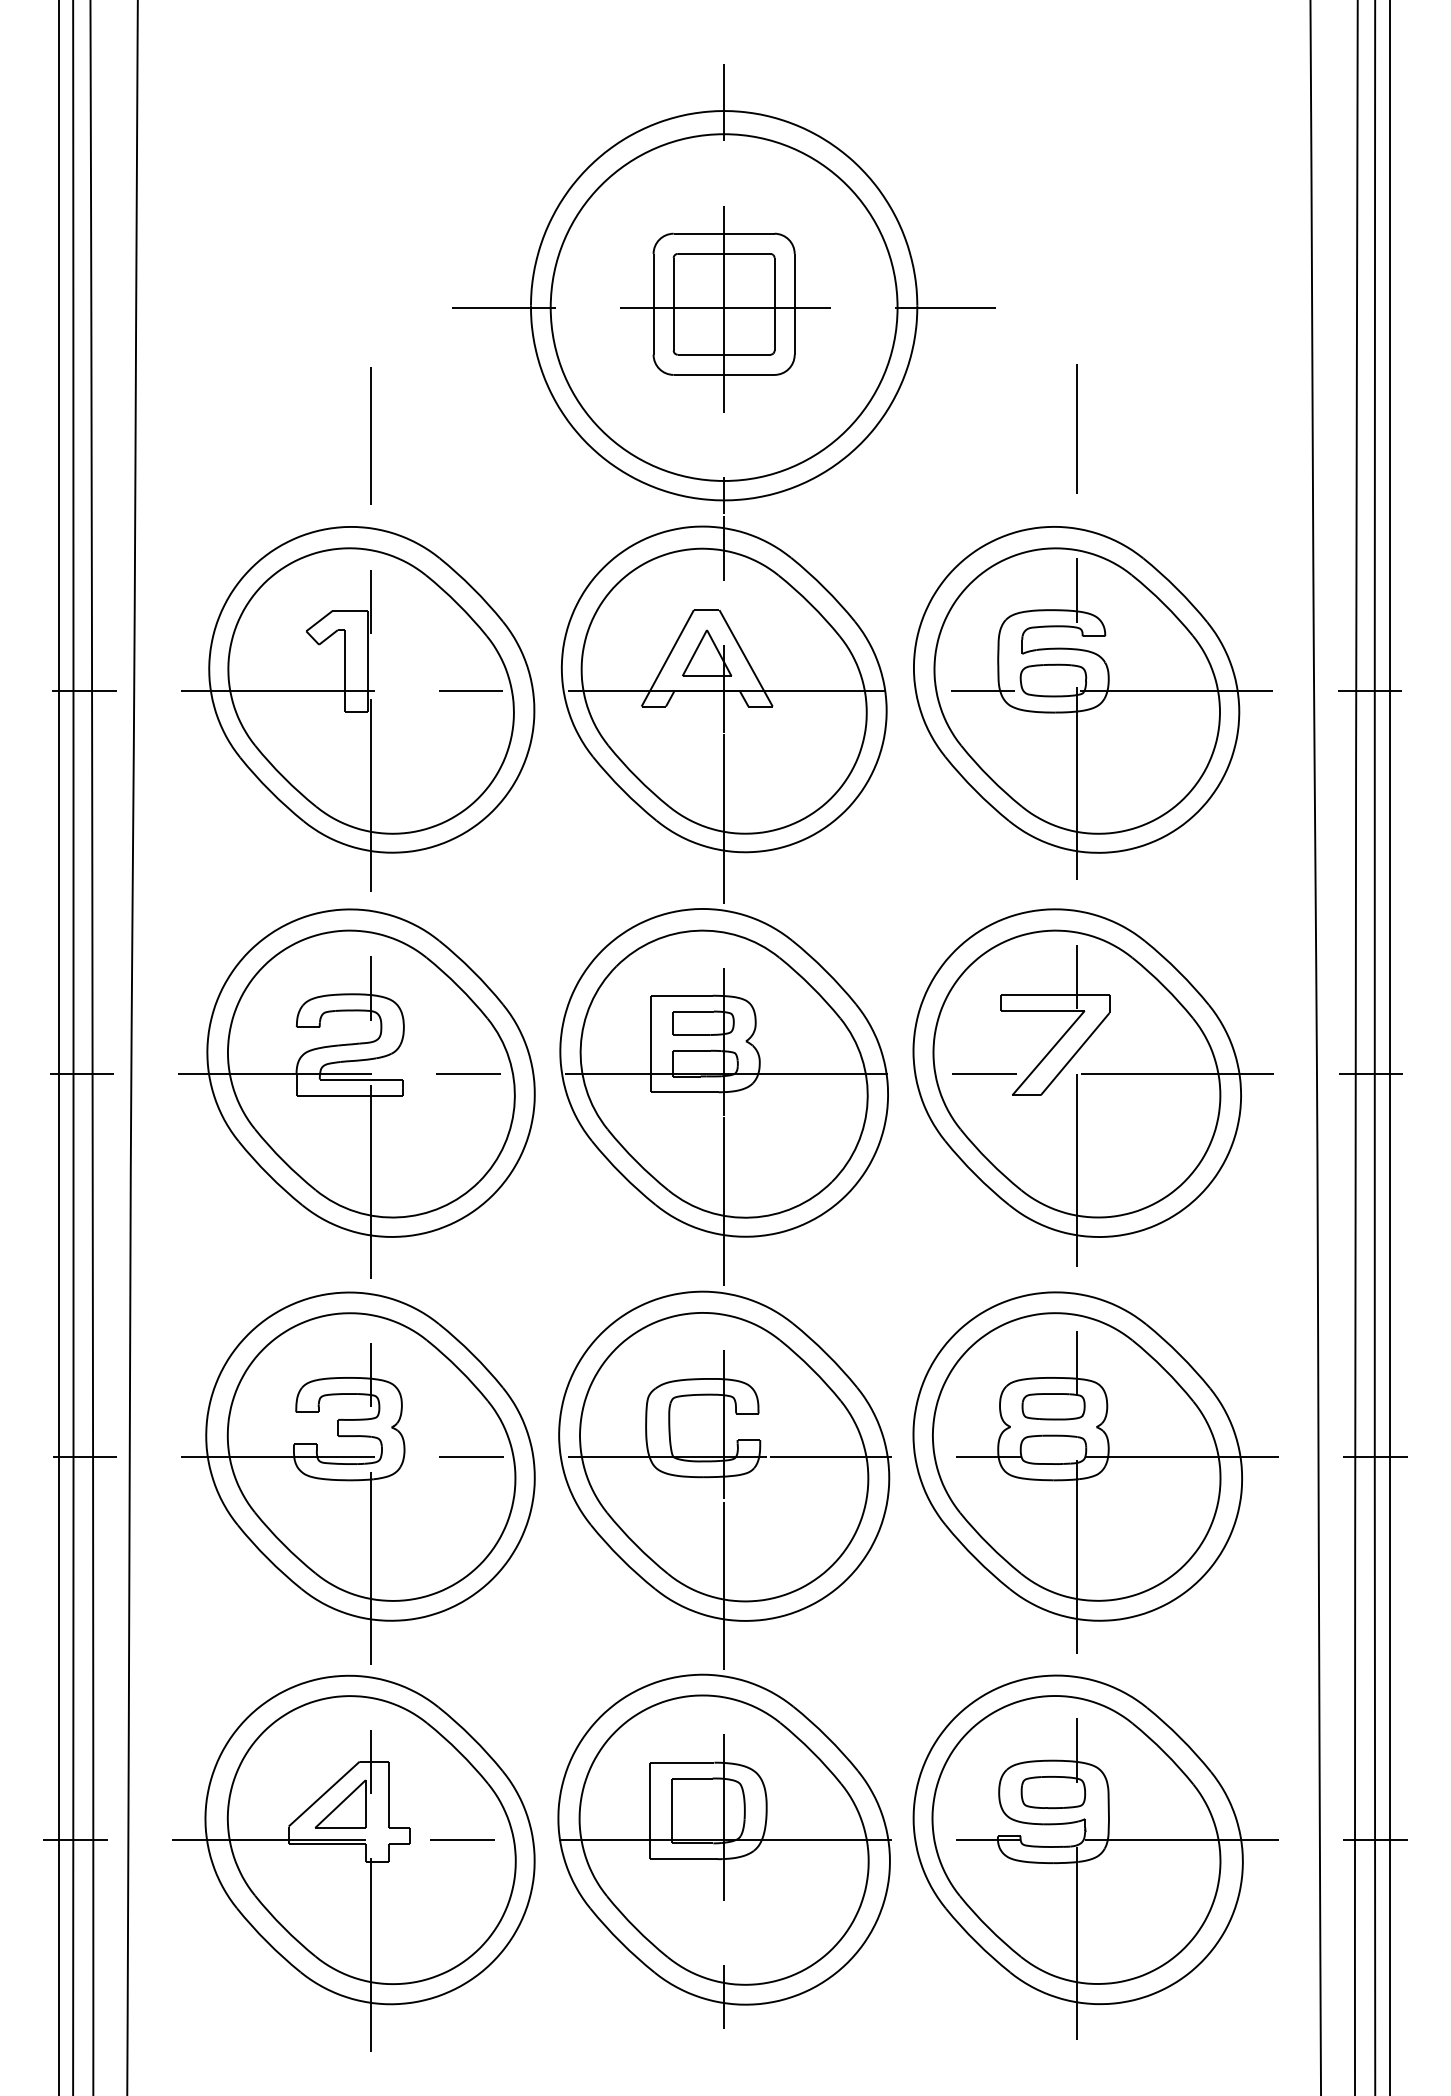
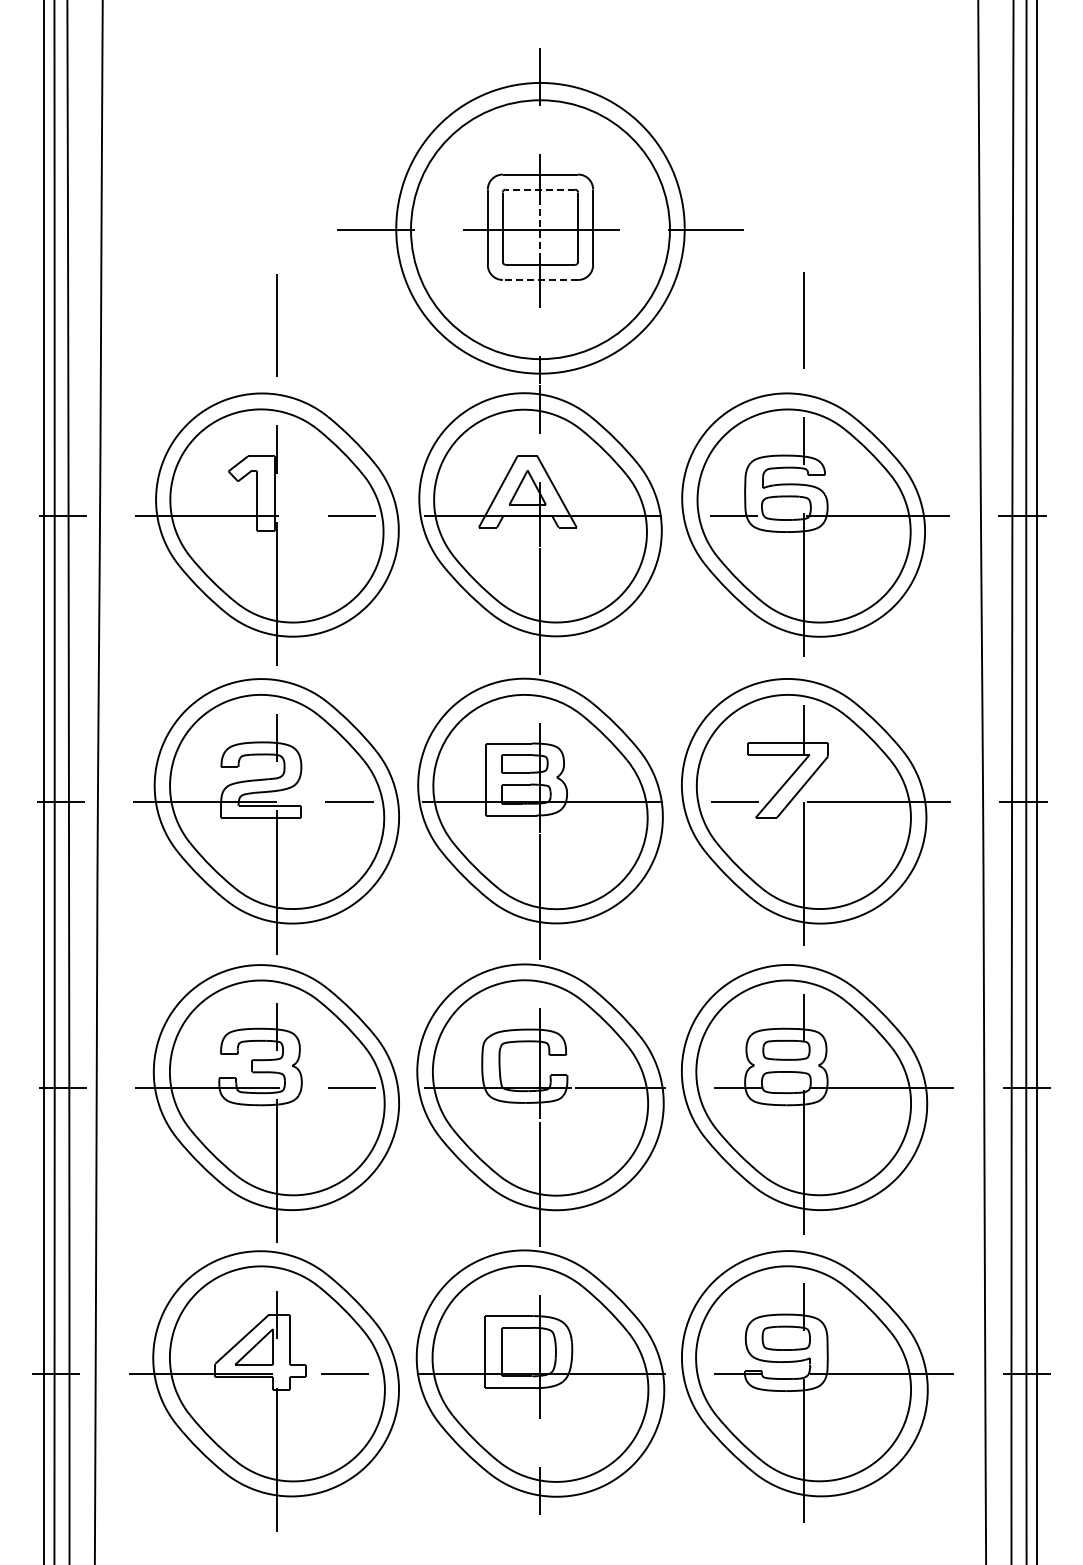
line: (724, 253) -> (540, 189), solid -> dashed
line: (724, 308) -> (540, 230), solid -> dashed
line: (724, 374) -> (540, 279), solid -> dashed

